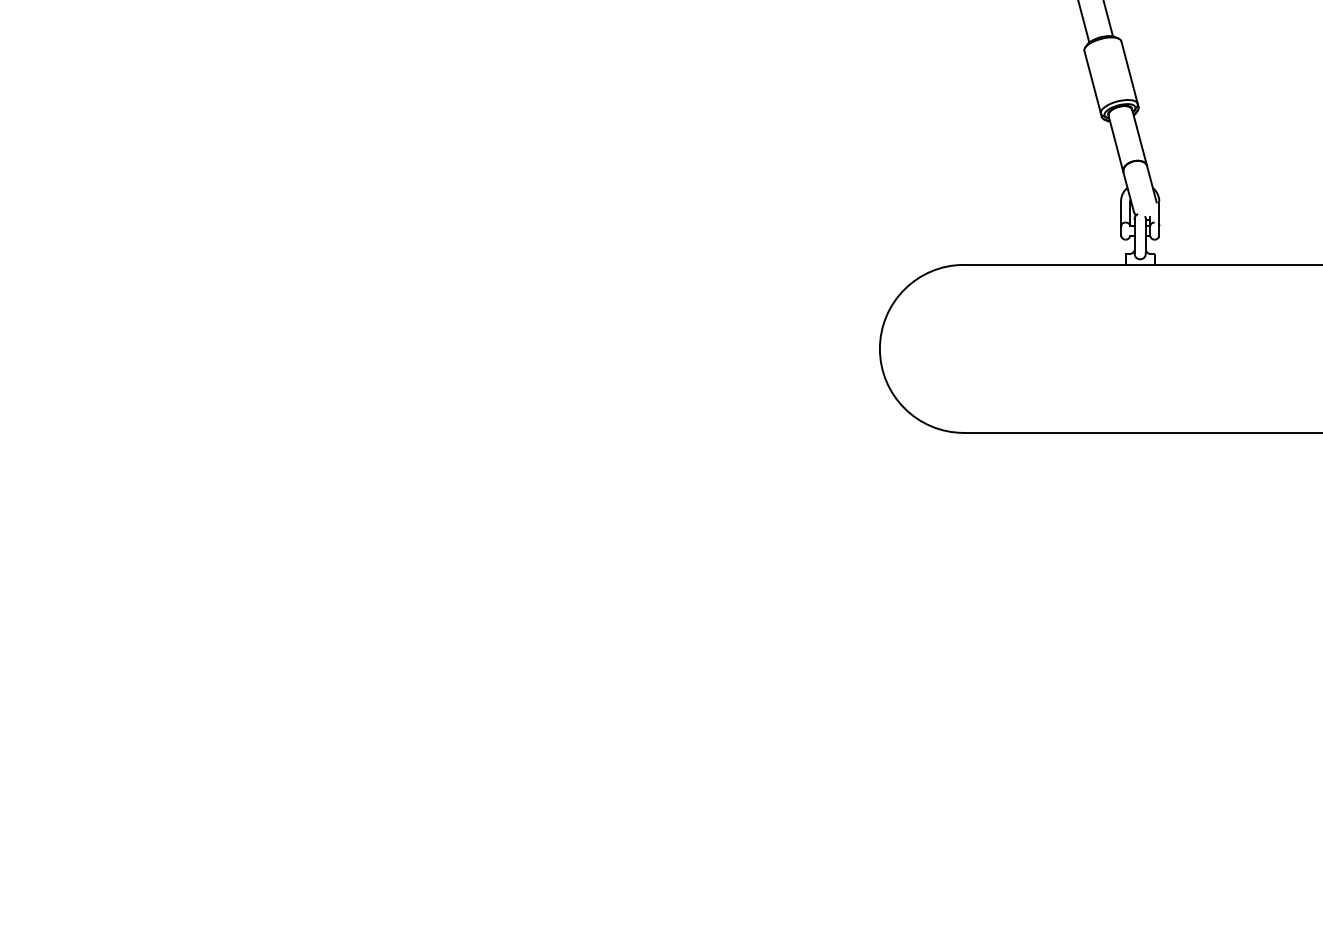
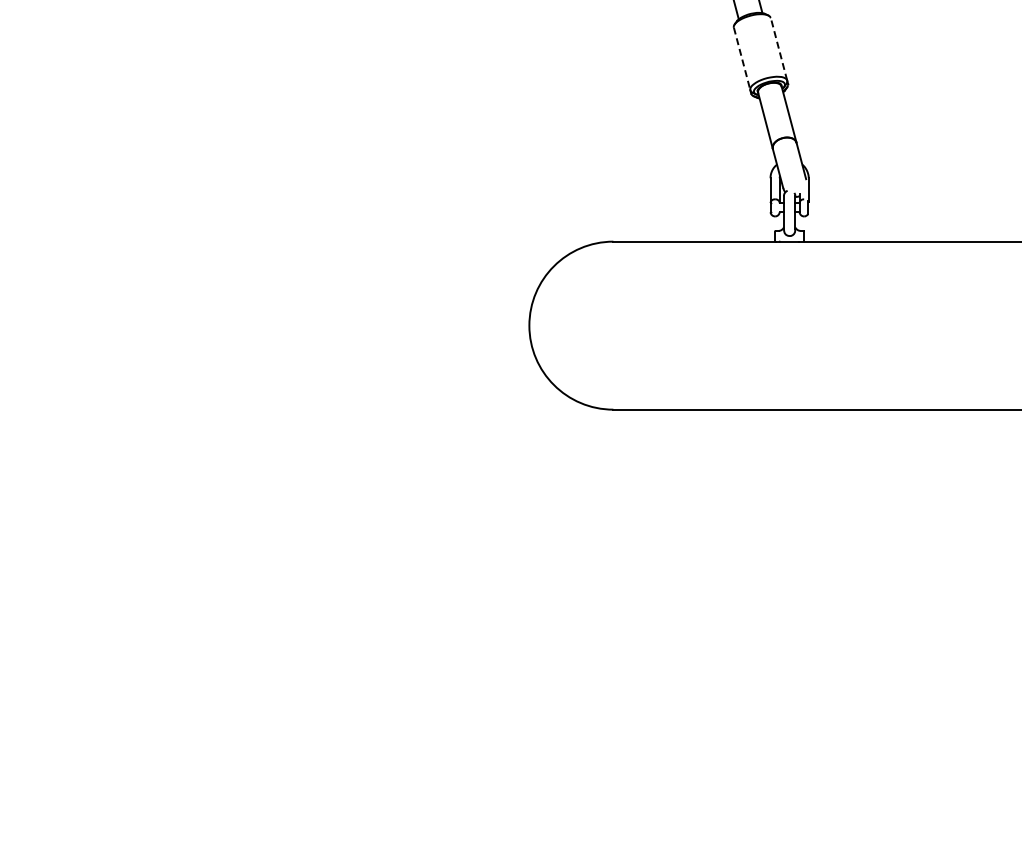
line: (1129, 72) -> (778, 49), solid -> dashed
line: (1092, 82) -> (741, 59), solid -> dashed

